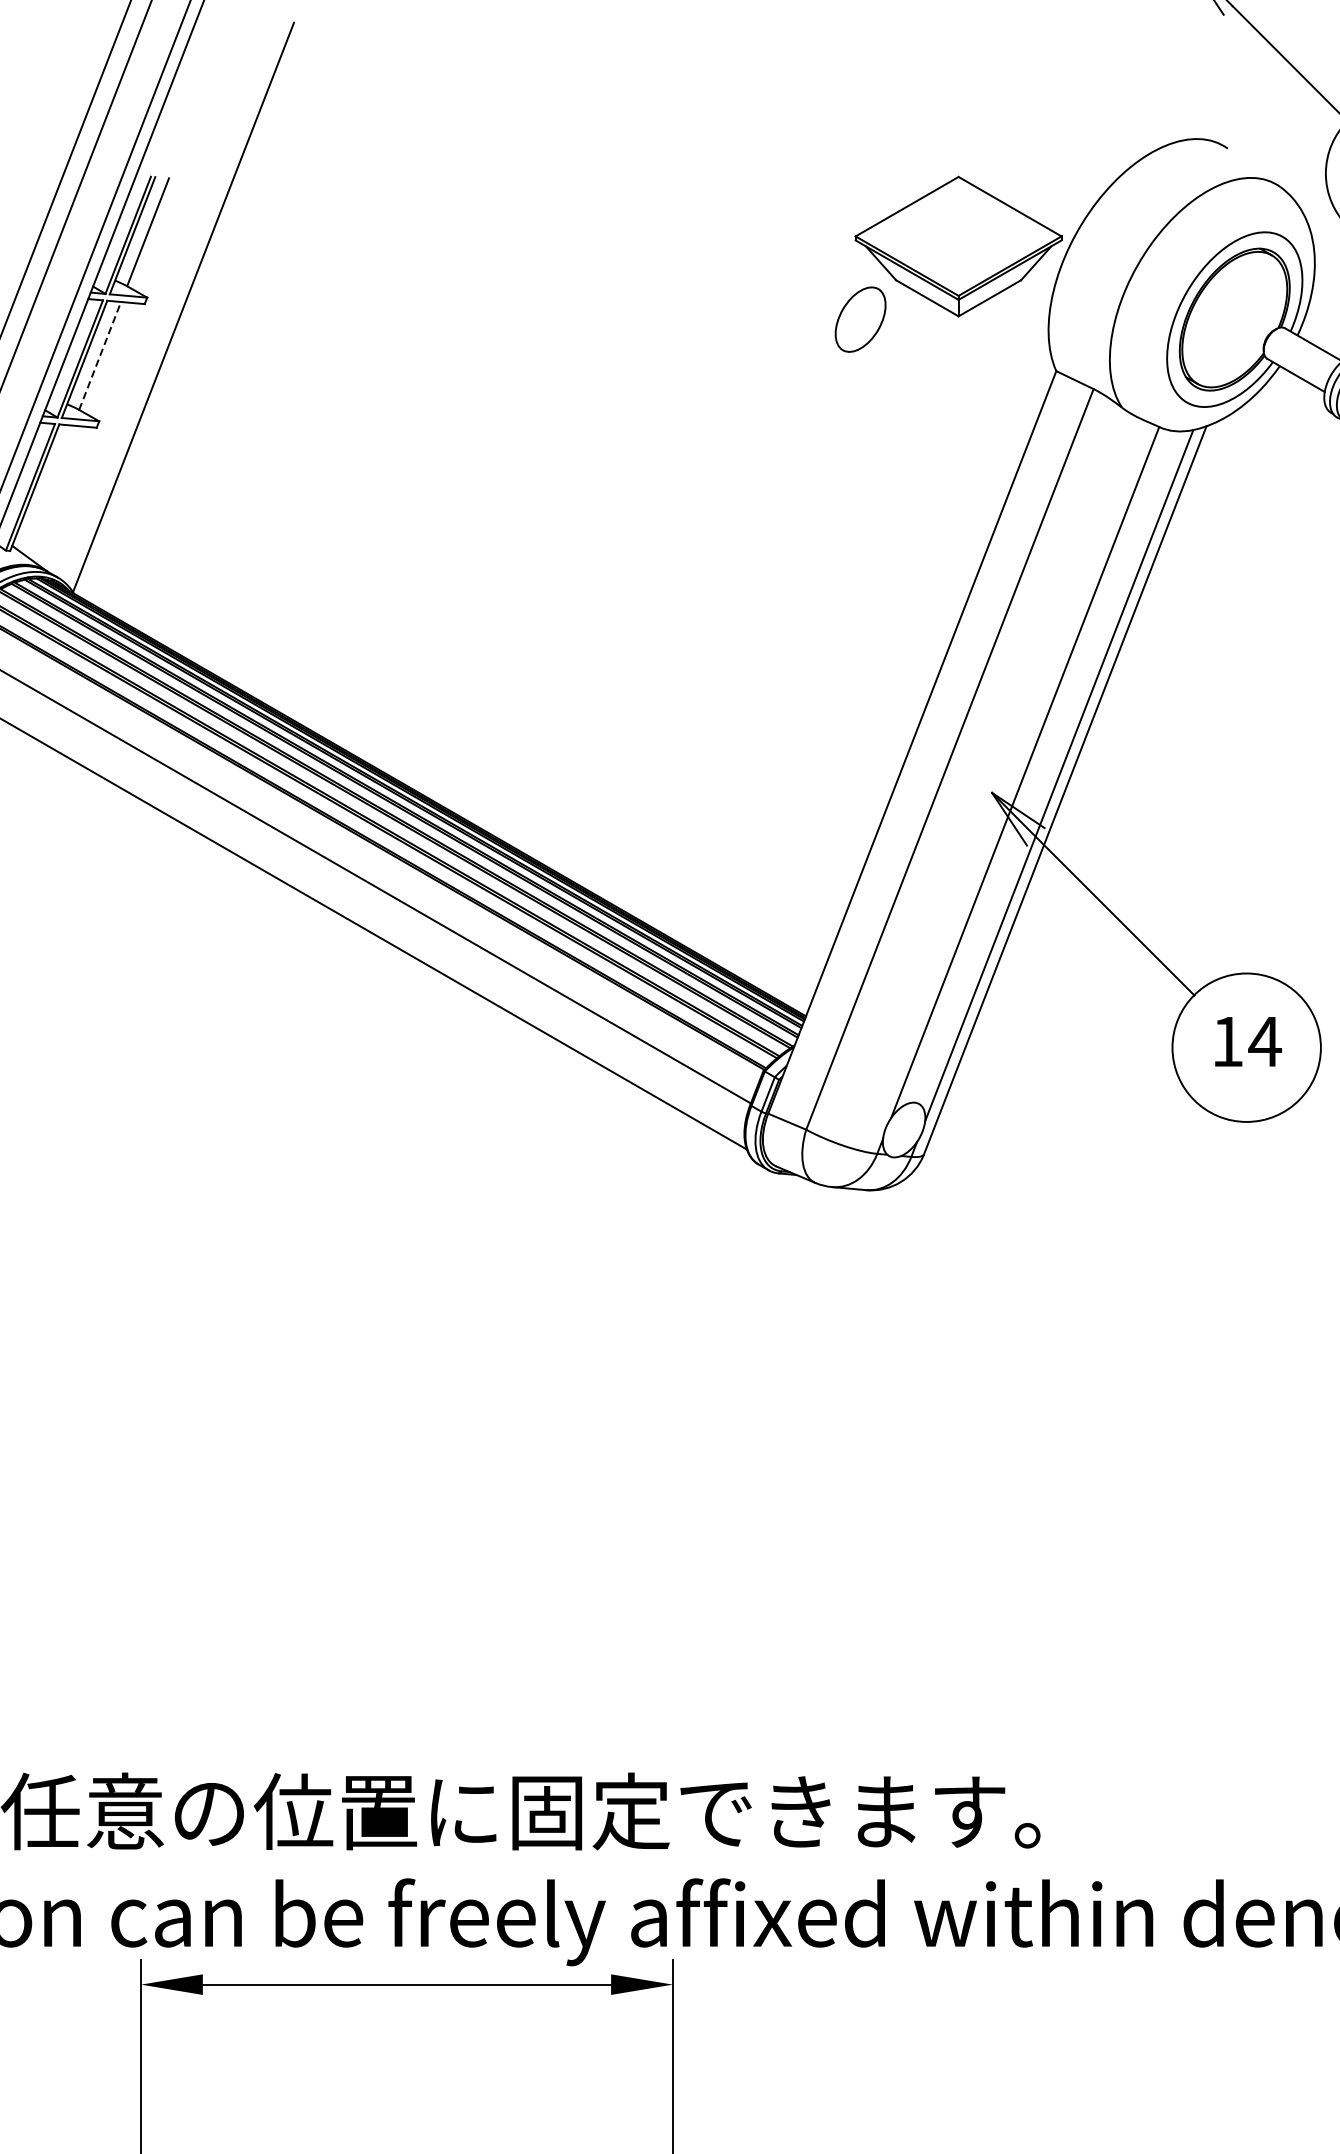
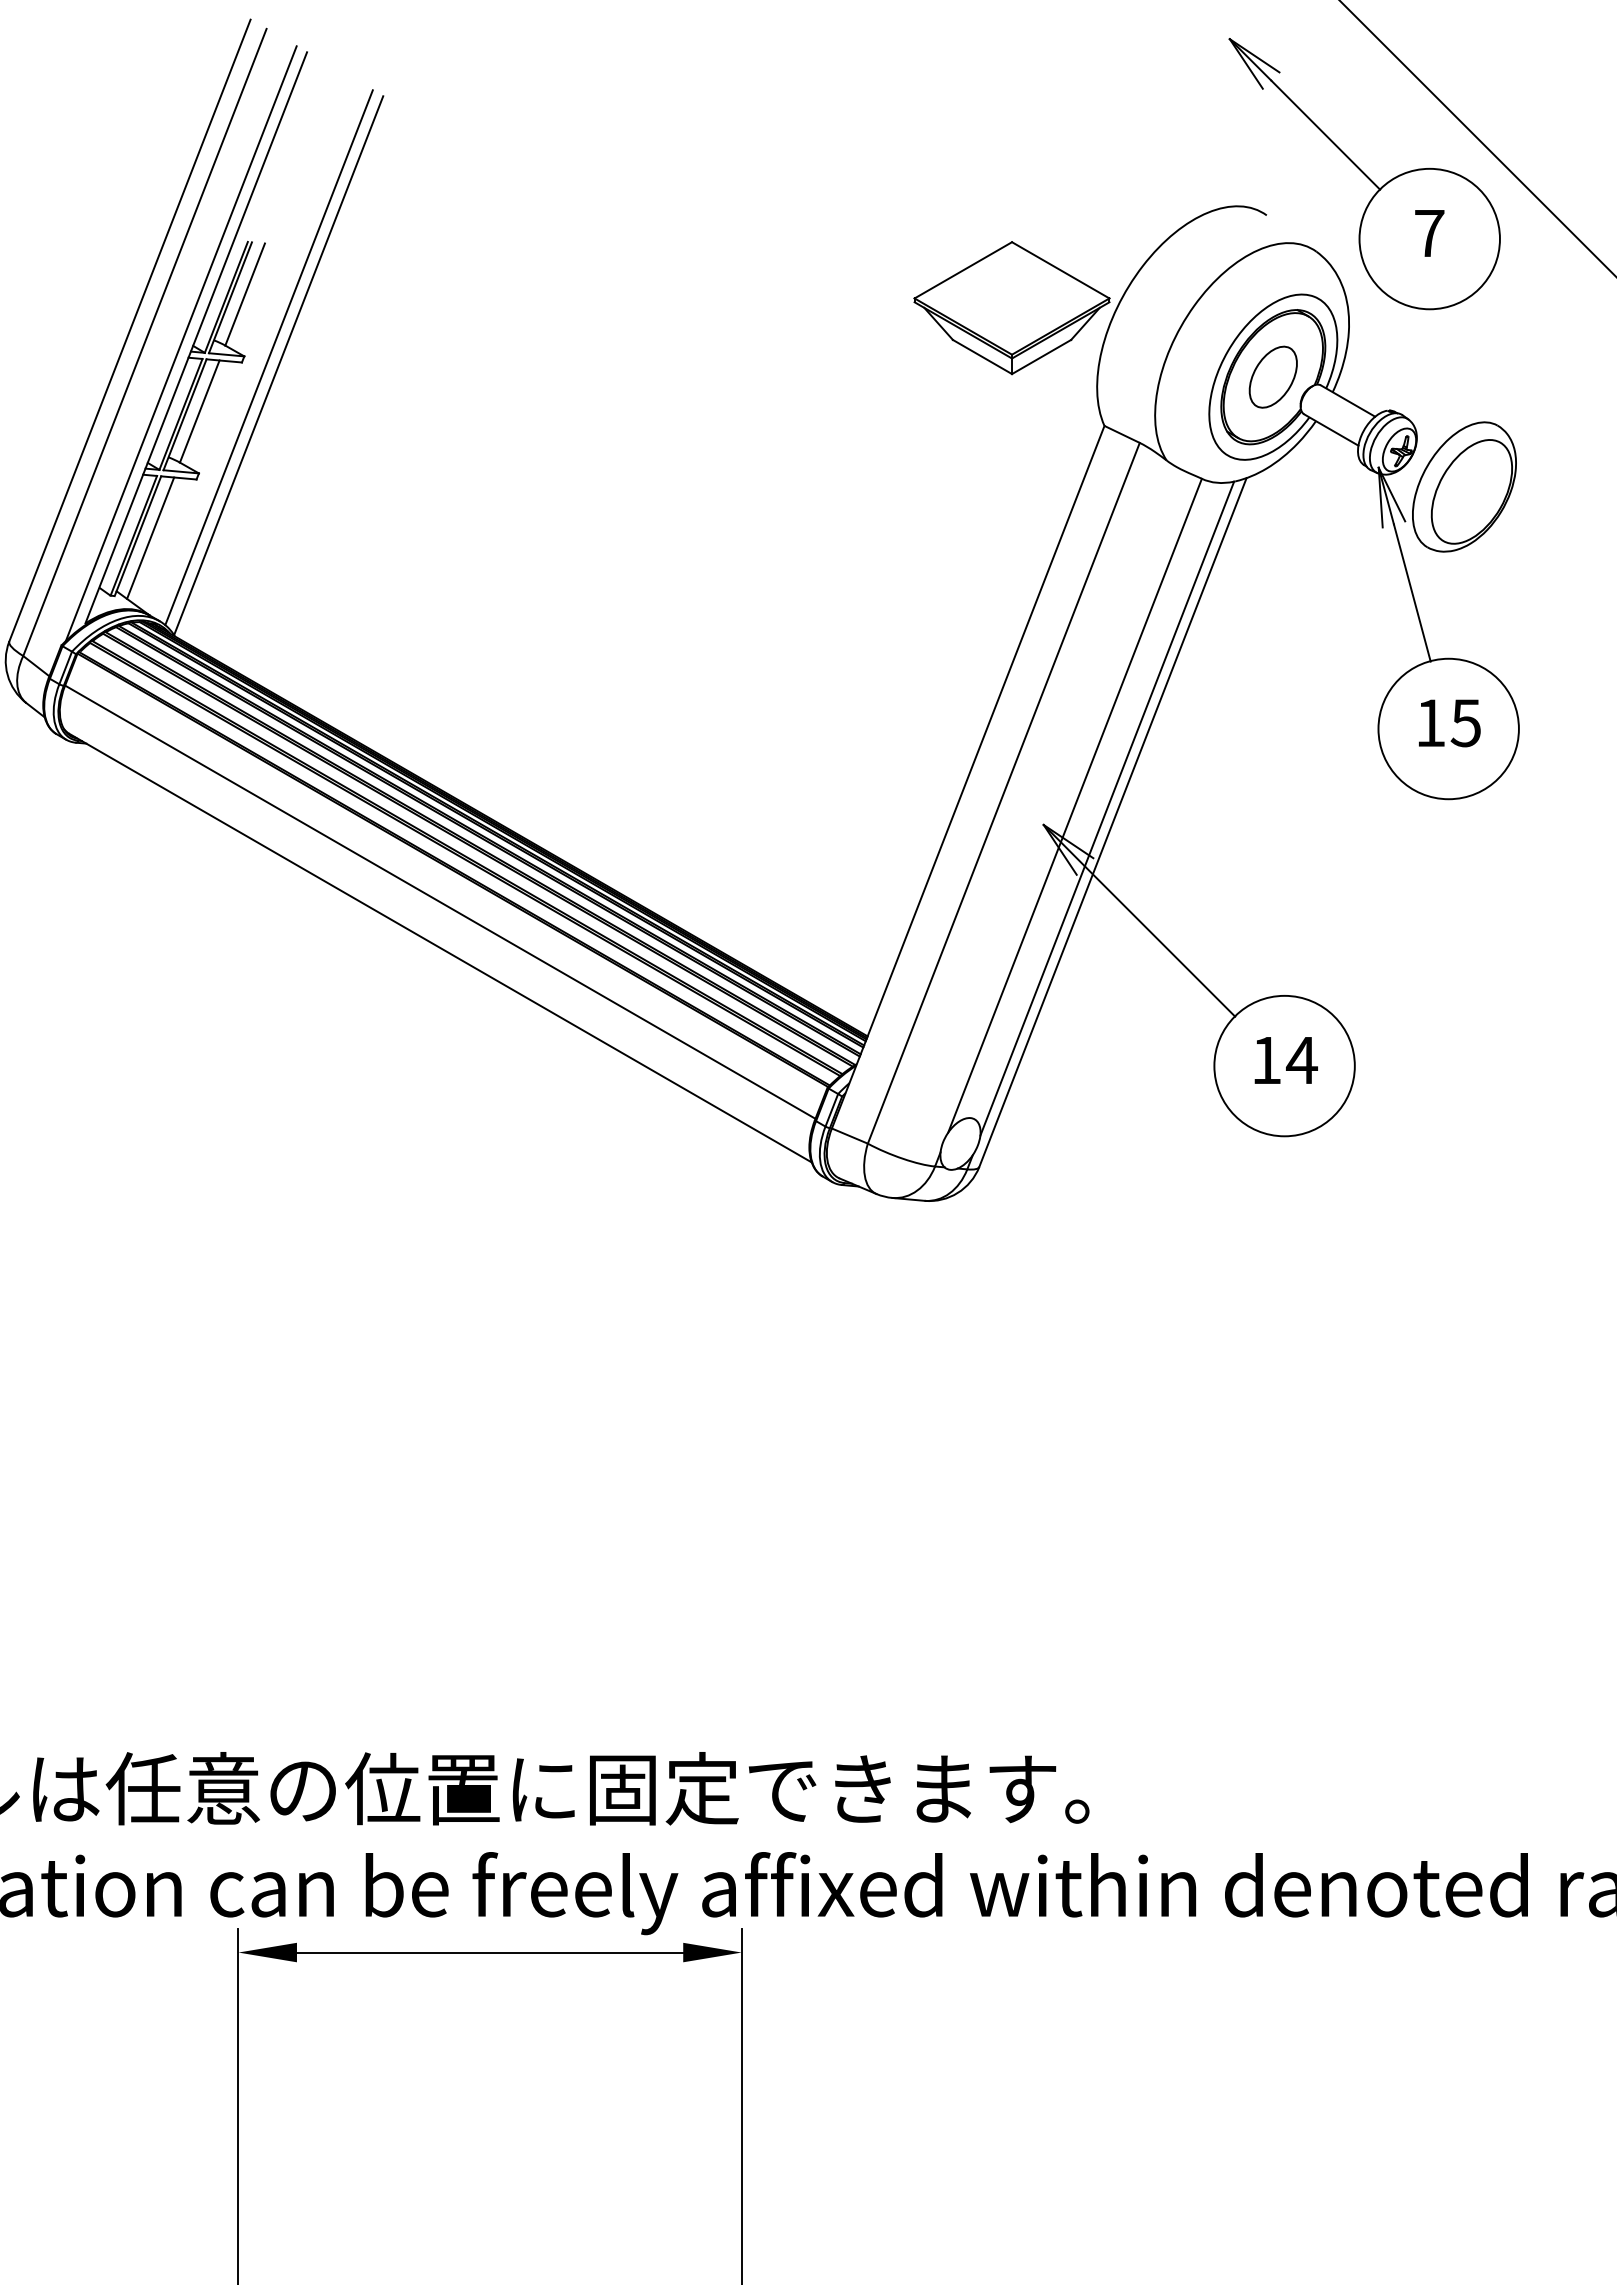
line: (172, 298) -> (268, 357), added
part: (859, 318) -> (1272, 376), moved
line: (99, 355) -> (199, 411), dashed -> solid
line: (48, 489) -> (150, 537), added

